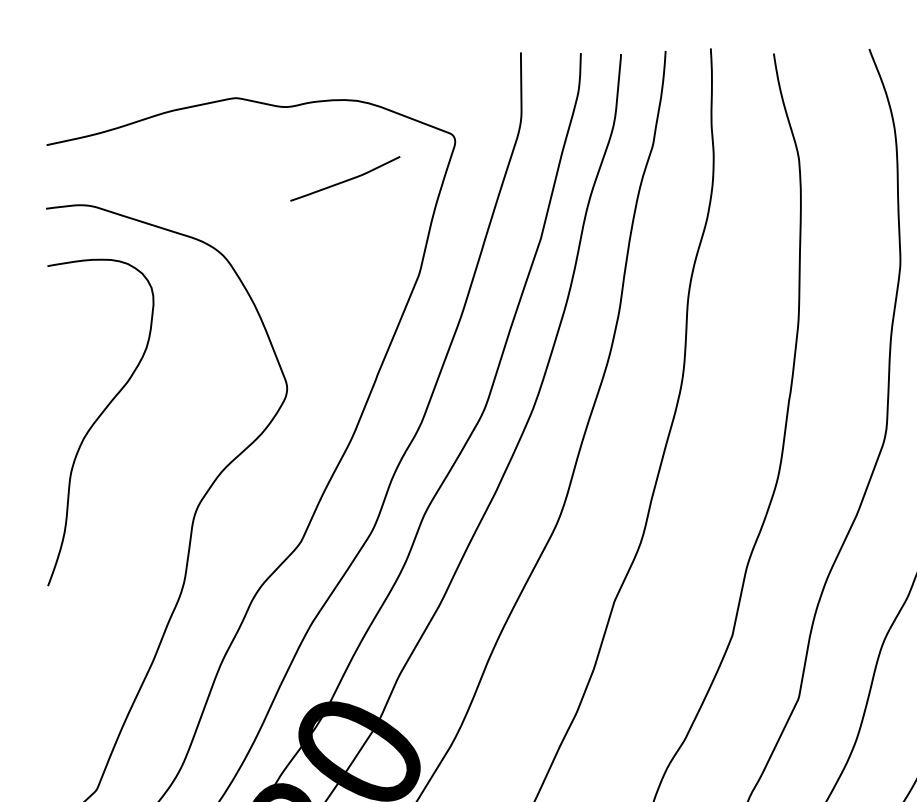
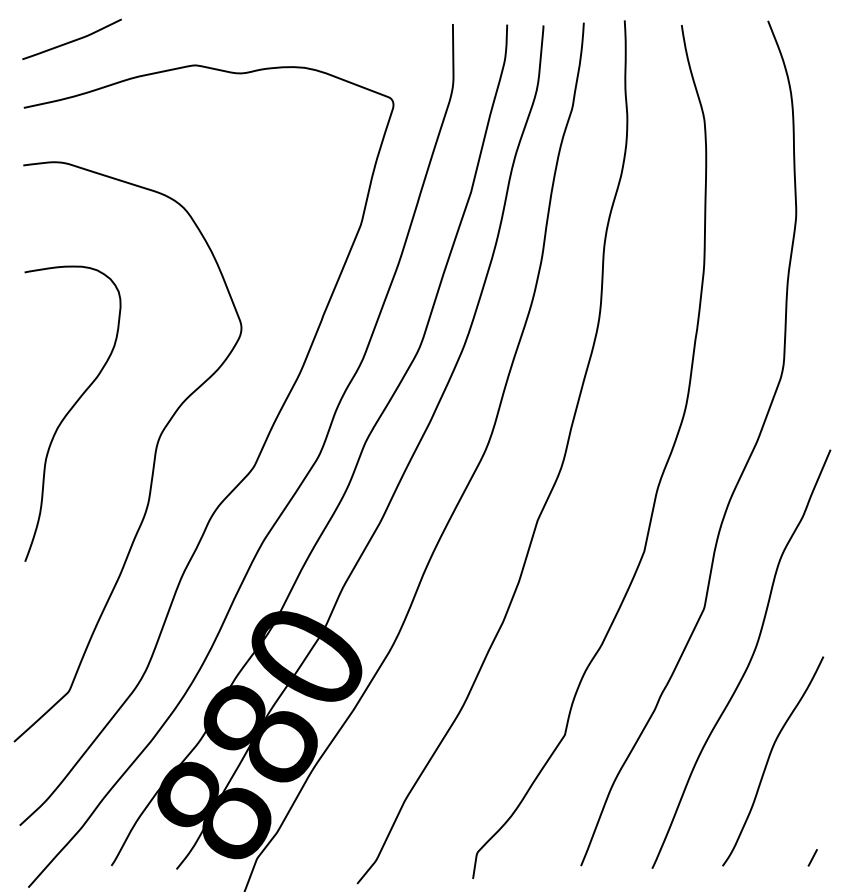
curve: (344, 180) -> (71, 40), moved
curve: (98, 419) -> (70, 411), moved

